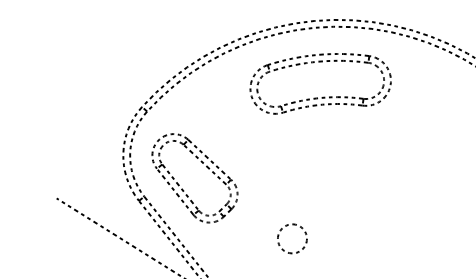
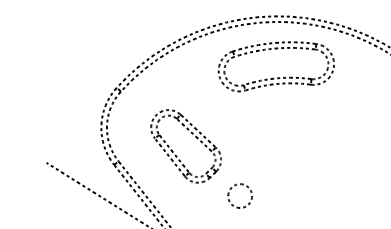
part: (317, 96) -> (273, 77), moved
part: (183, 189) -> (176, 155), moved

